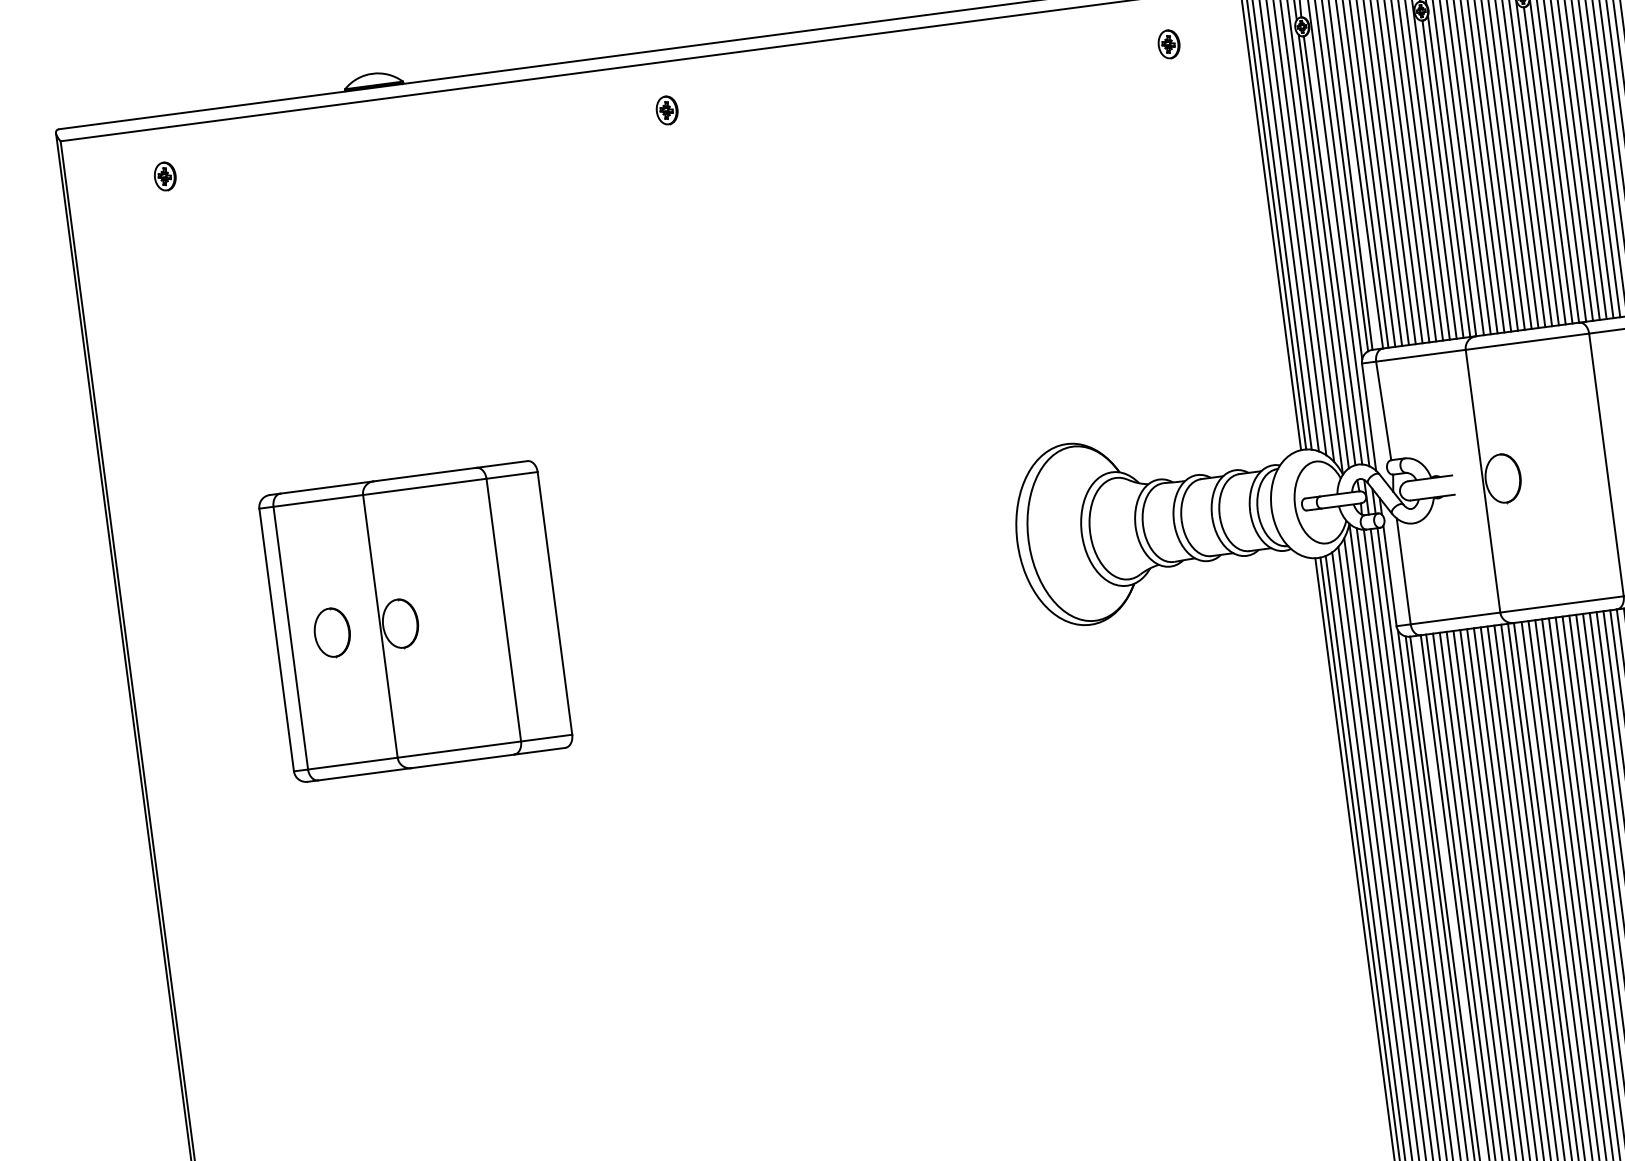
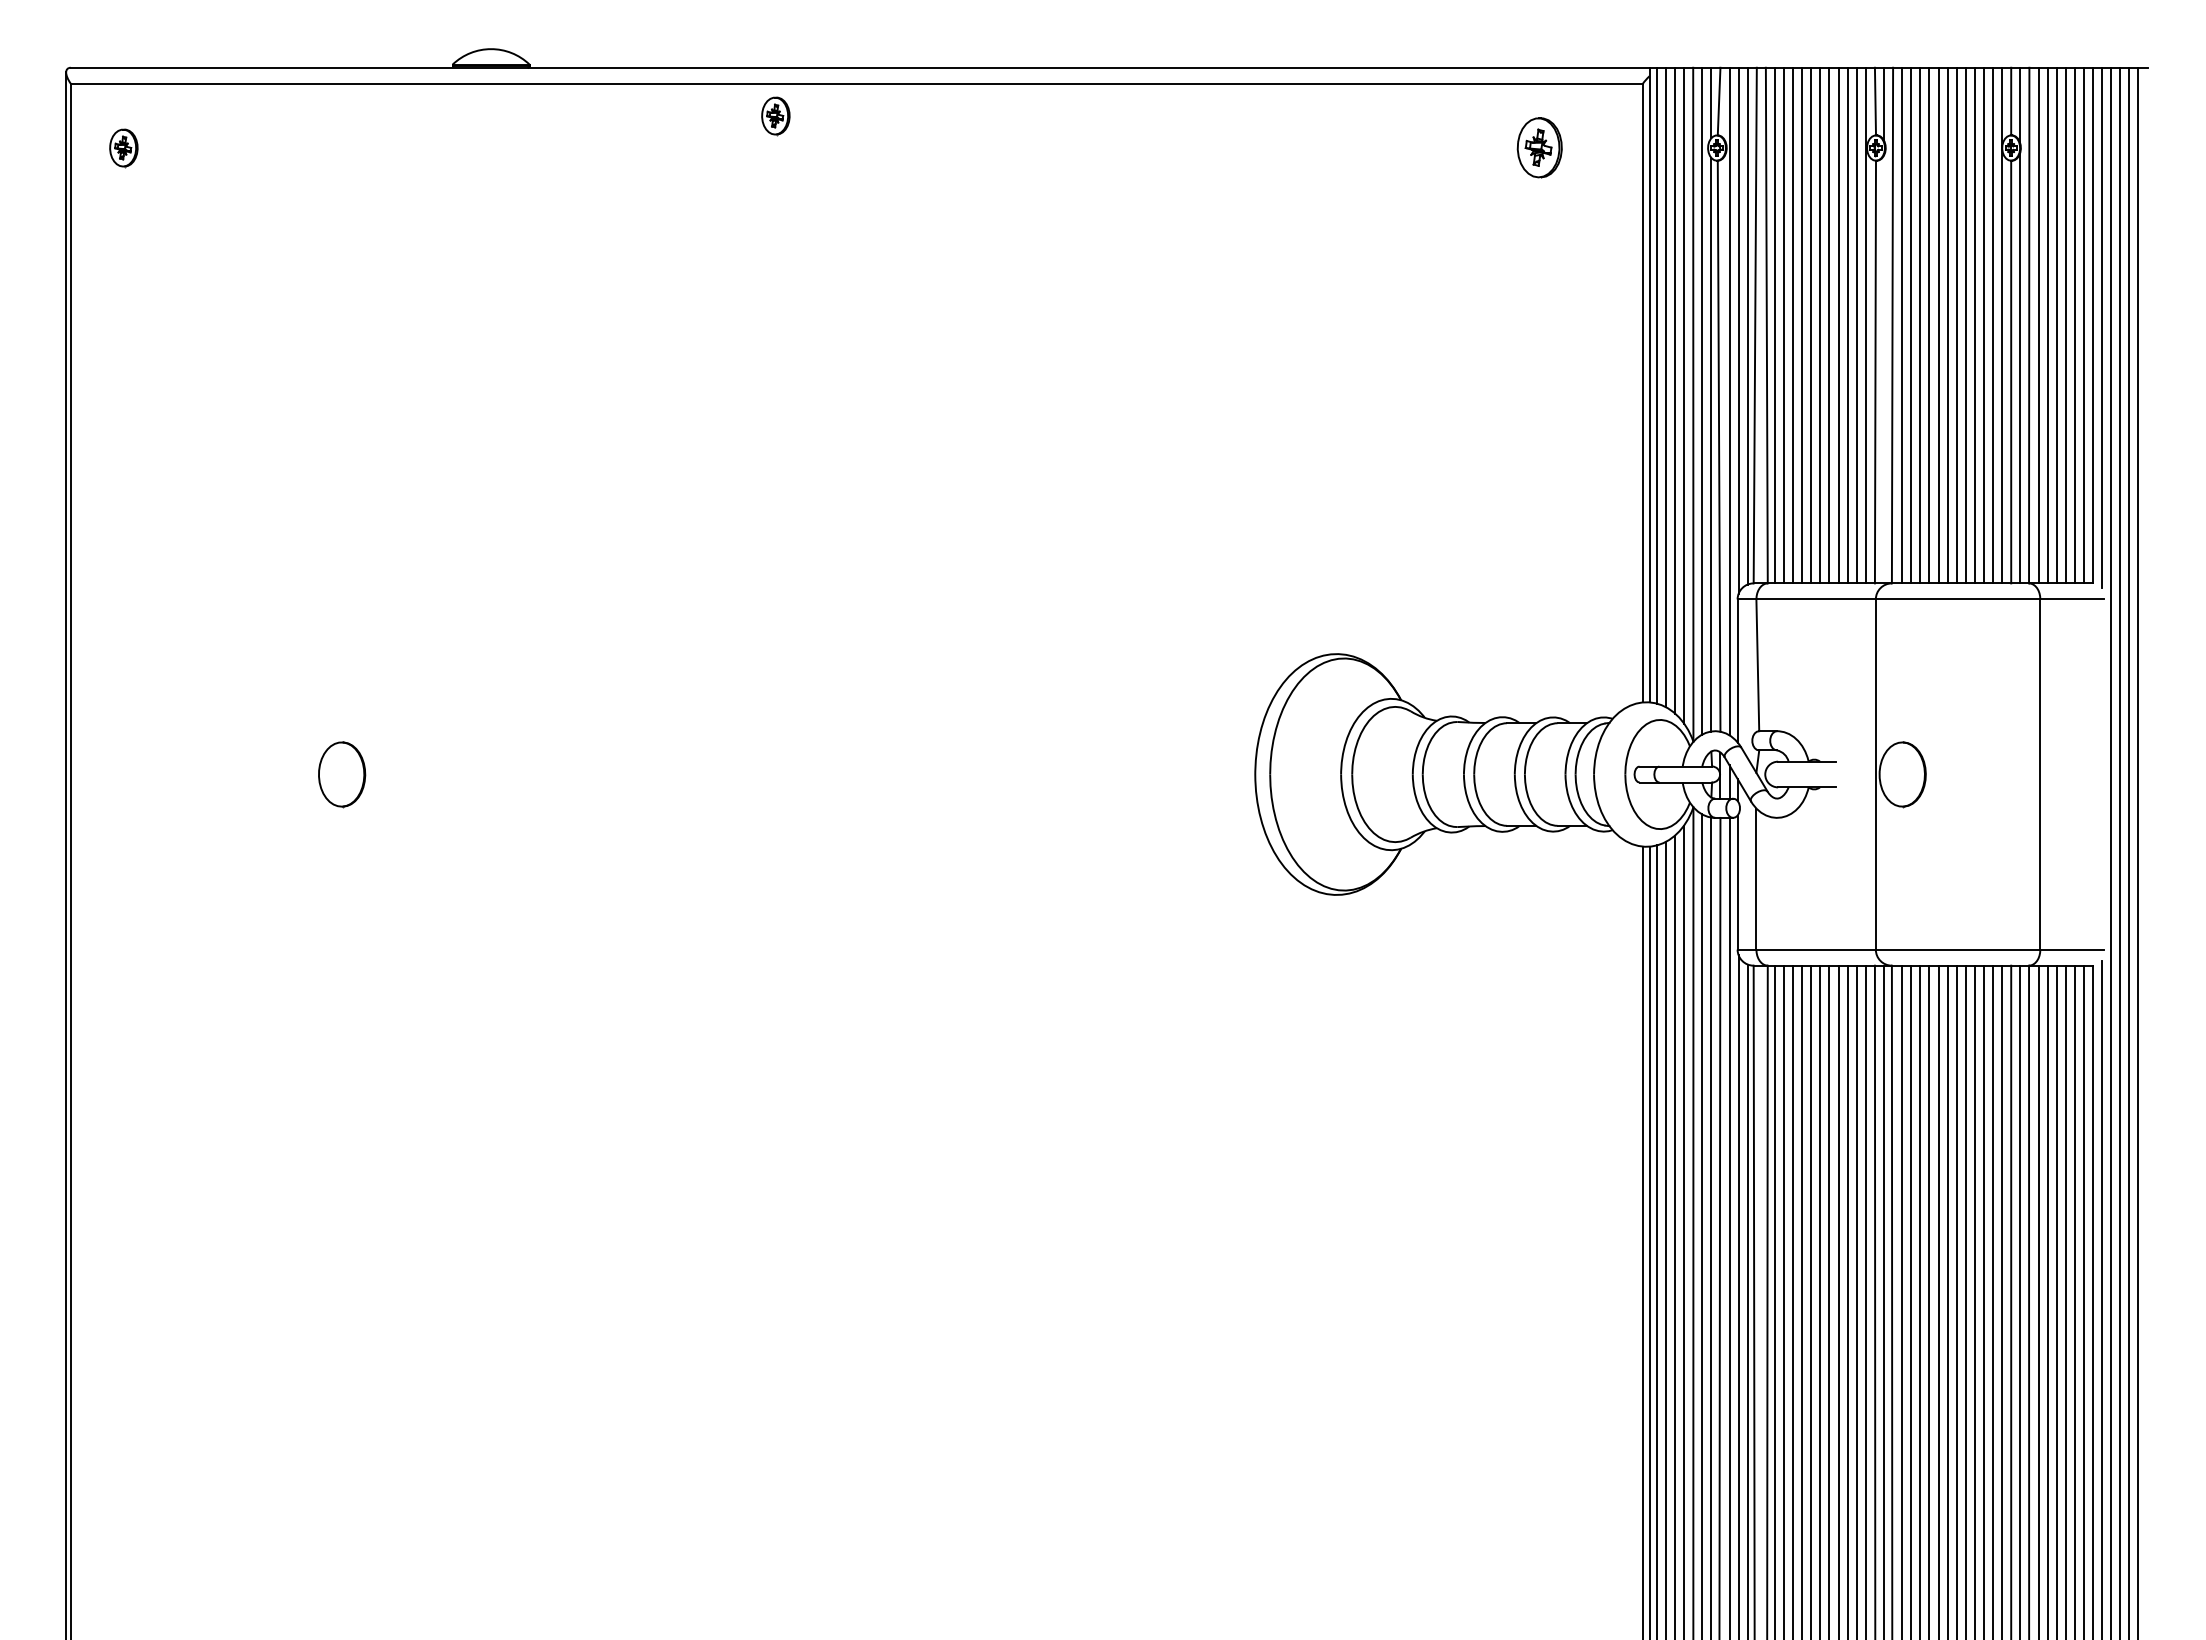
part: (1168, 44) -> (1539, 148), size x1.6
part: (666, 110) -> (775, 116), moved
part: (165, 176) -> (123, 148), moved
line: (1449, 176) -> (1884, 369), removed
part: (415, 621) -> (453, 774), removed

